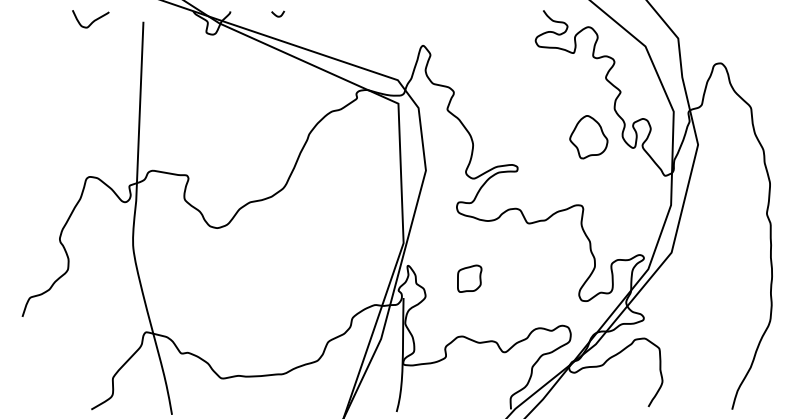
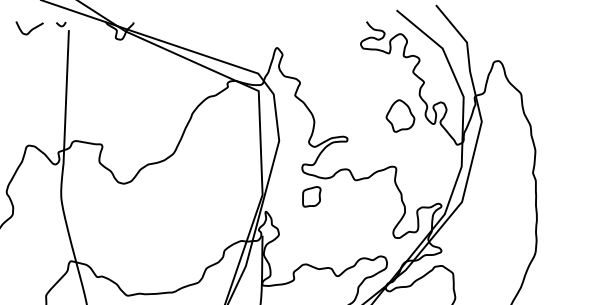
curve: (278, 15) -> (61, 25), moved
part: (469, 278) -> (311, 196), moved

